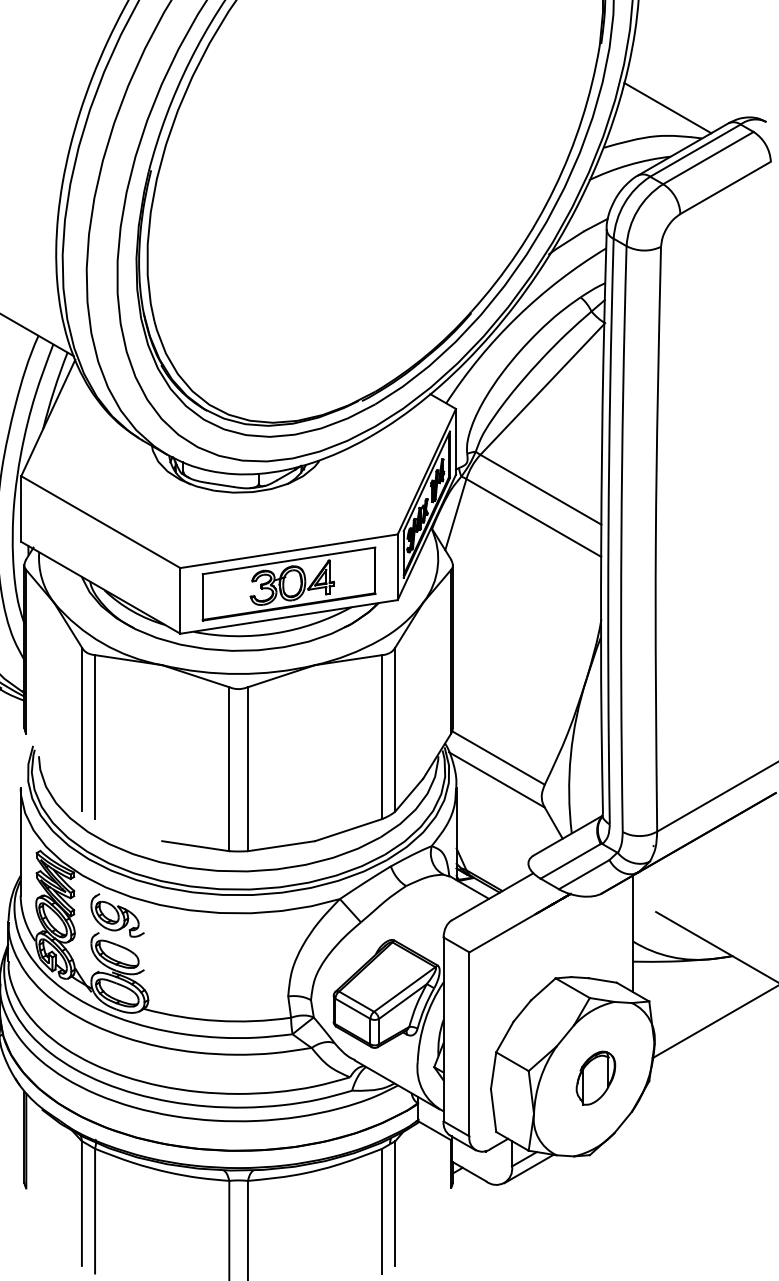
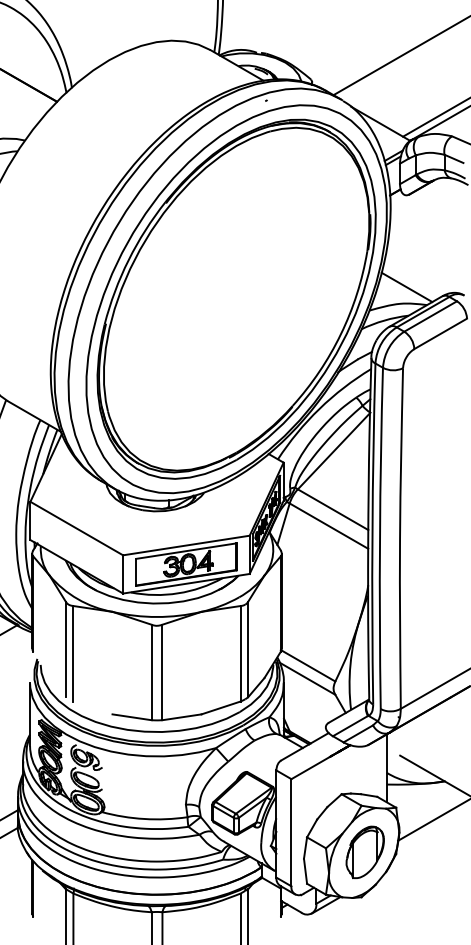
part: (594, 1078) -> (364, 852), size x1.67

